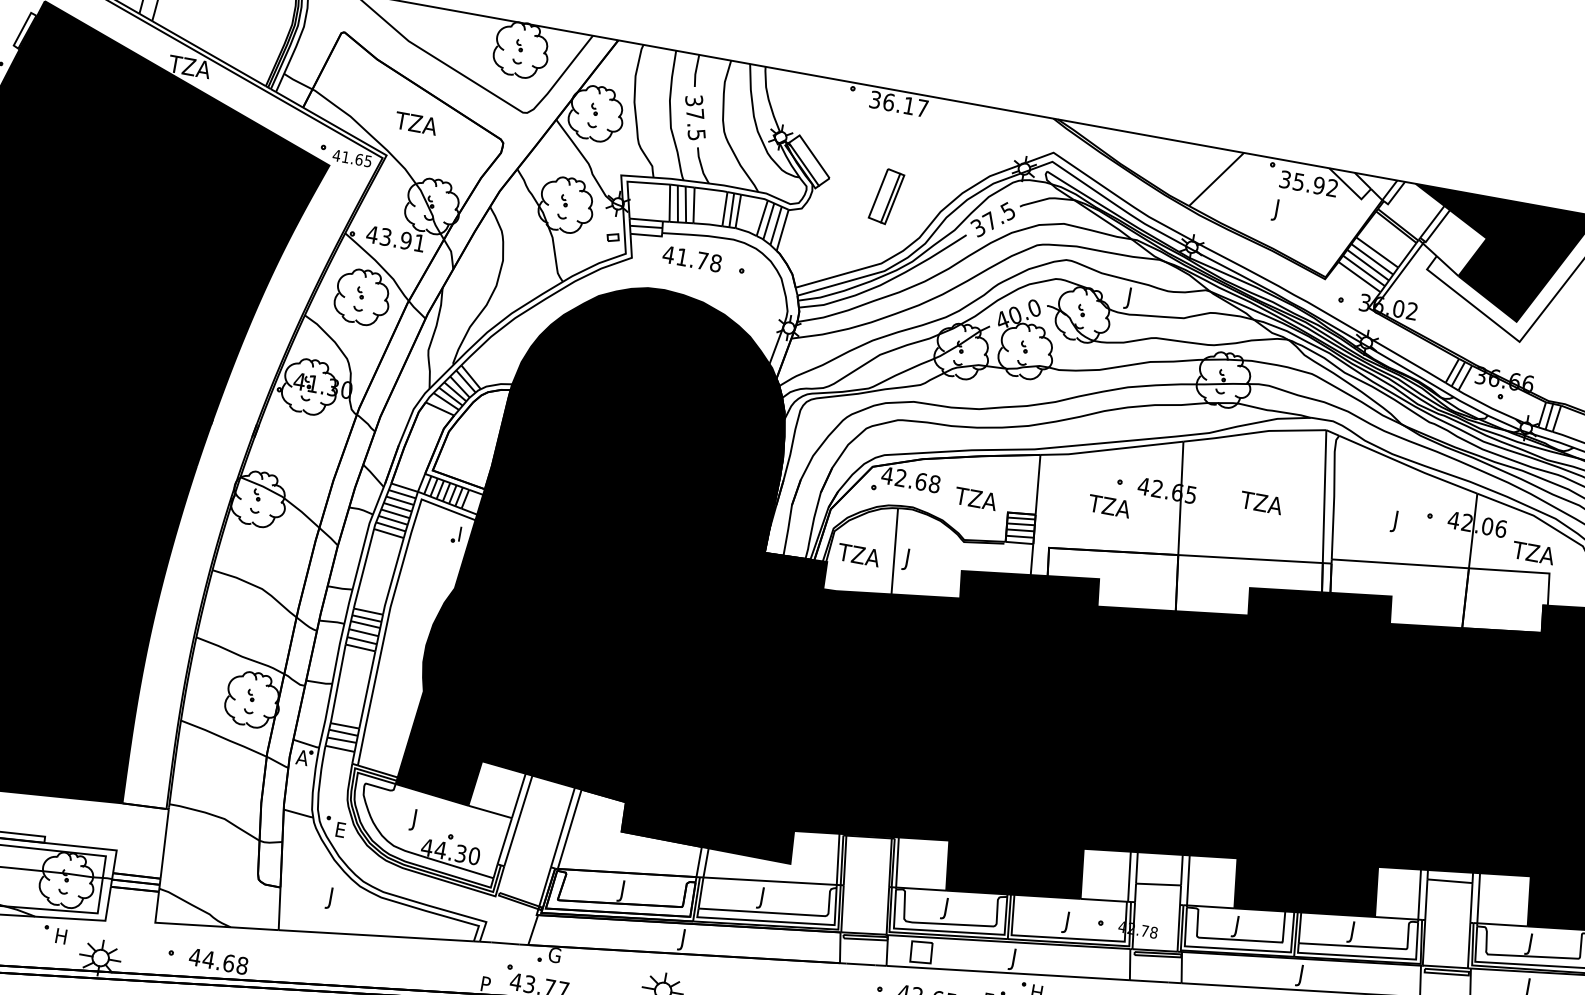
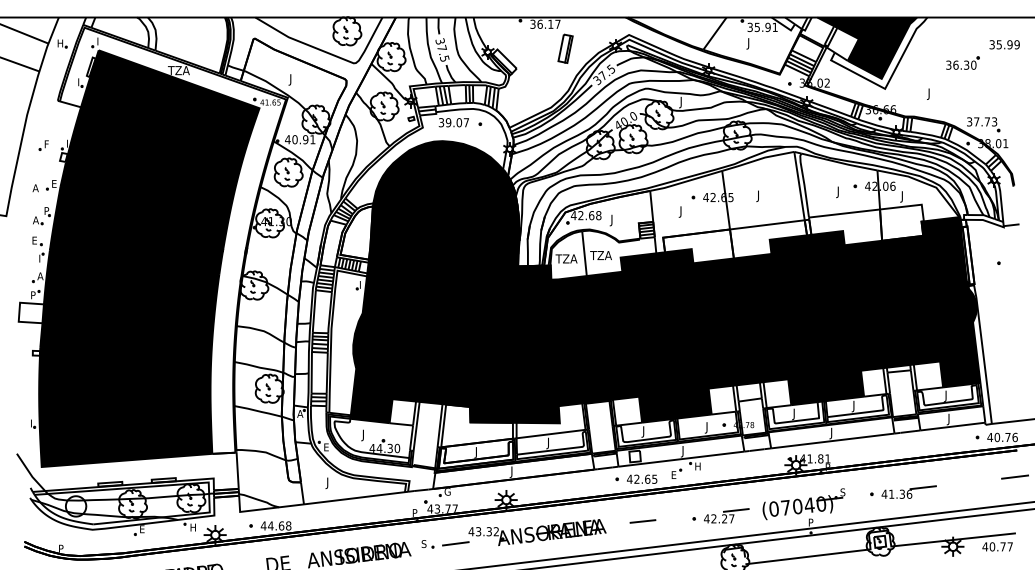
text: (414, 124) -> (299, 79), TZA -> J
text: (1331, 186) -> (774, 26), 35.92 -> 35.91
part: (886, 195) -> (565, 48), moved
text: (384, 236) -> (294, 139), 43.91 -> 40.91
text: (691, 258) -> (453, 122), 41.78 -> 39.07
text: (974, 500) -> (620, 220), TZA -> J
text: (1260, 505) -> (767, 196), TZA -> J
text: (1107, 507) -> (689, 211), TZA -> J
text: (1532, 554) -> (911, 196), TZA -> J
text: (924, 562) -> (600, 256), J -> TZA

